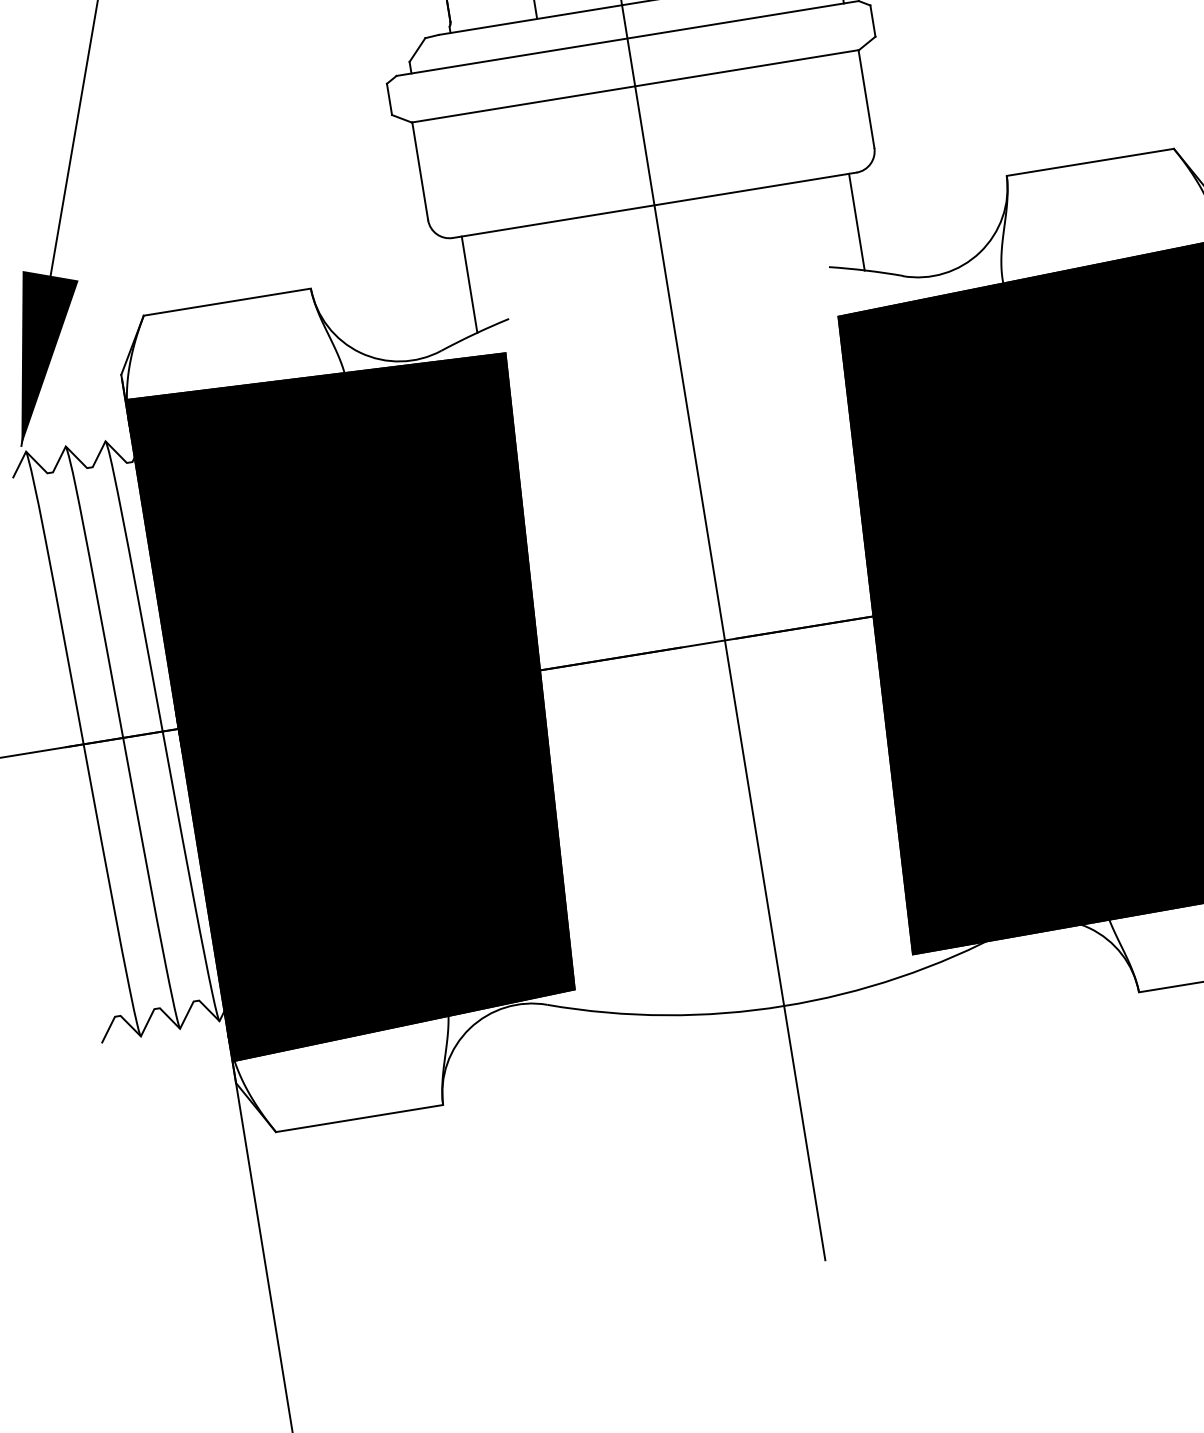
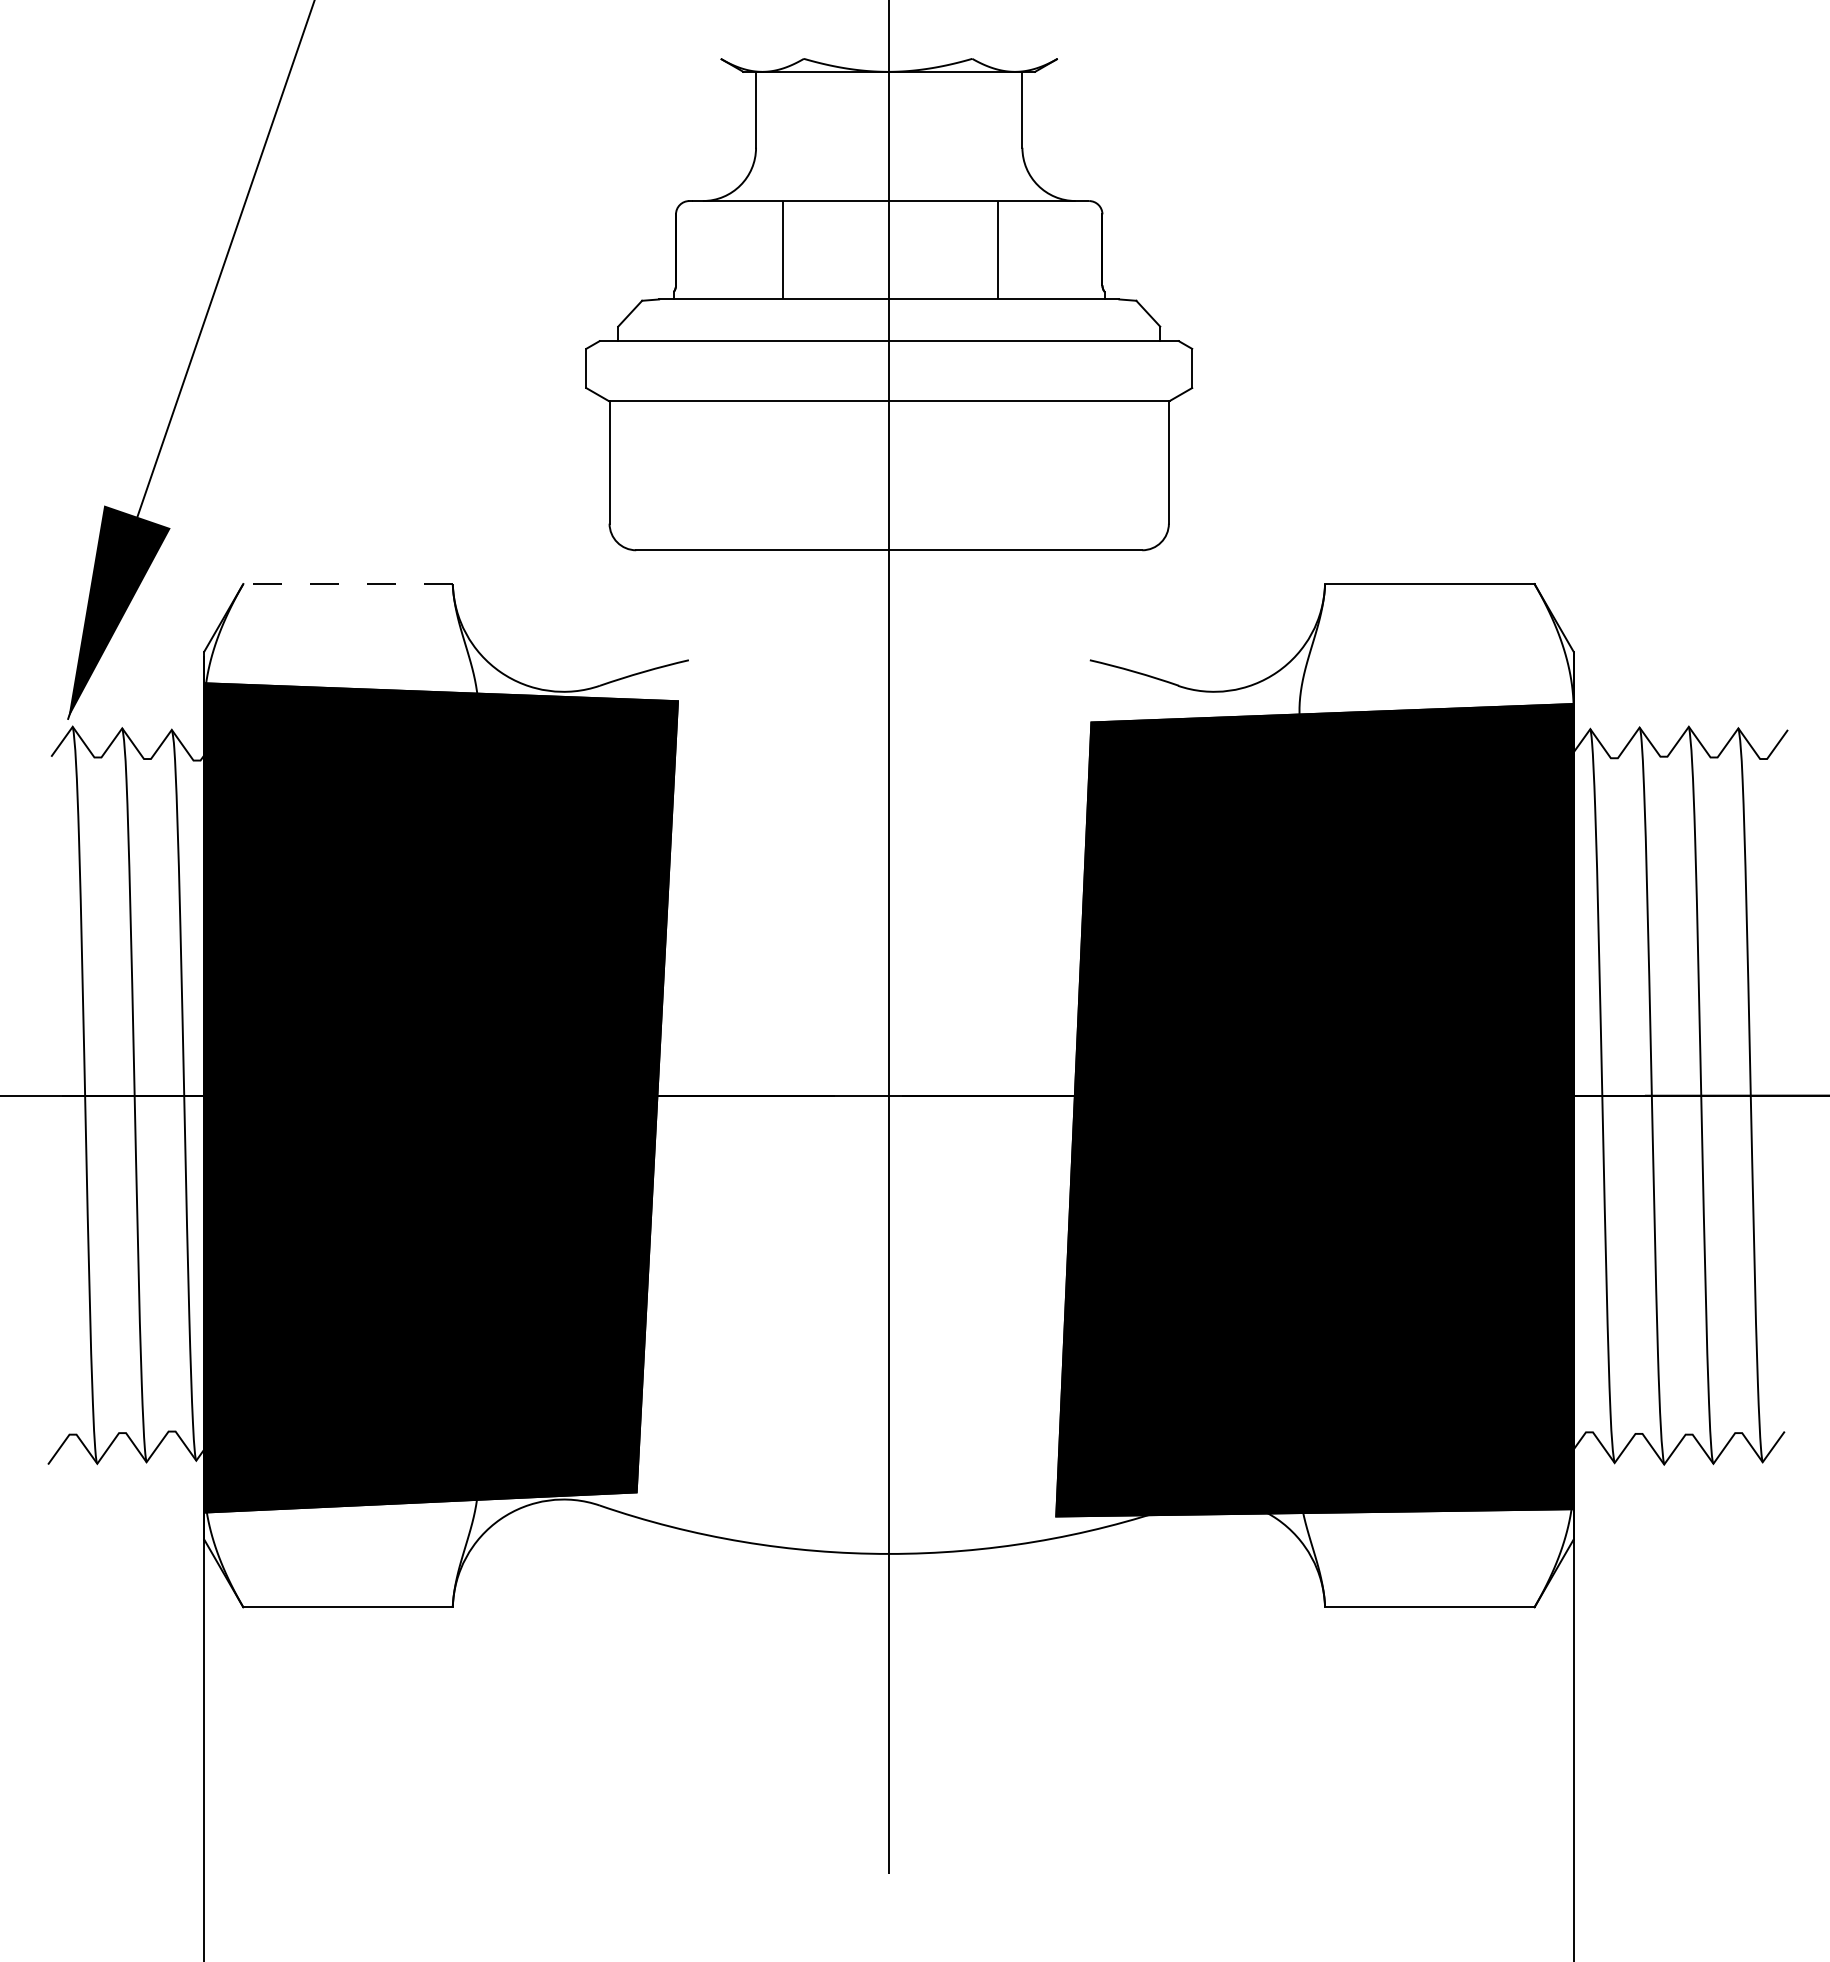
line: (856, 221) -> (1132, 610), removed
line: (469, 284) -> (647, 610), removed
line: (227, 302) -> (348, 584), solid -> dashed

